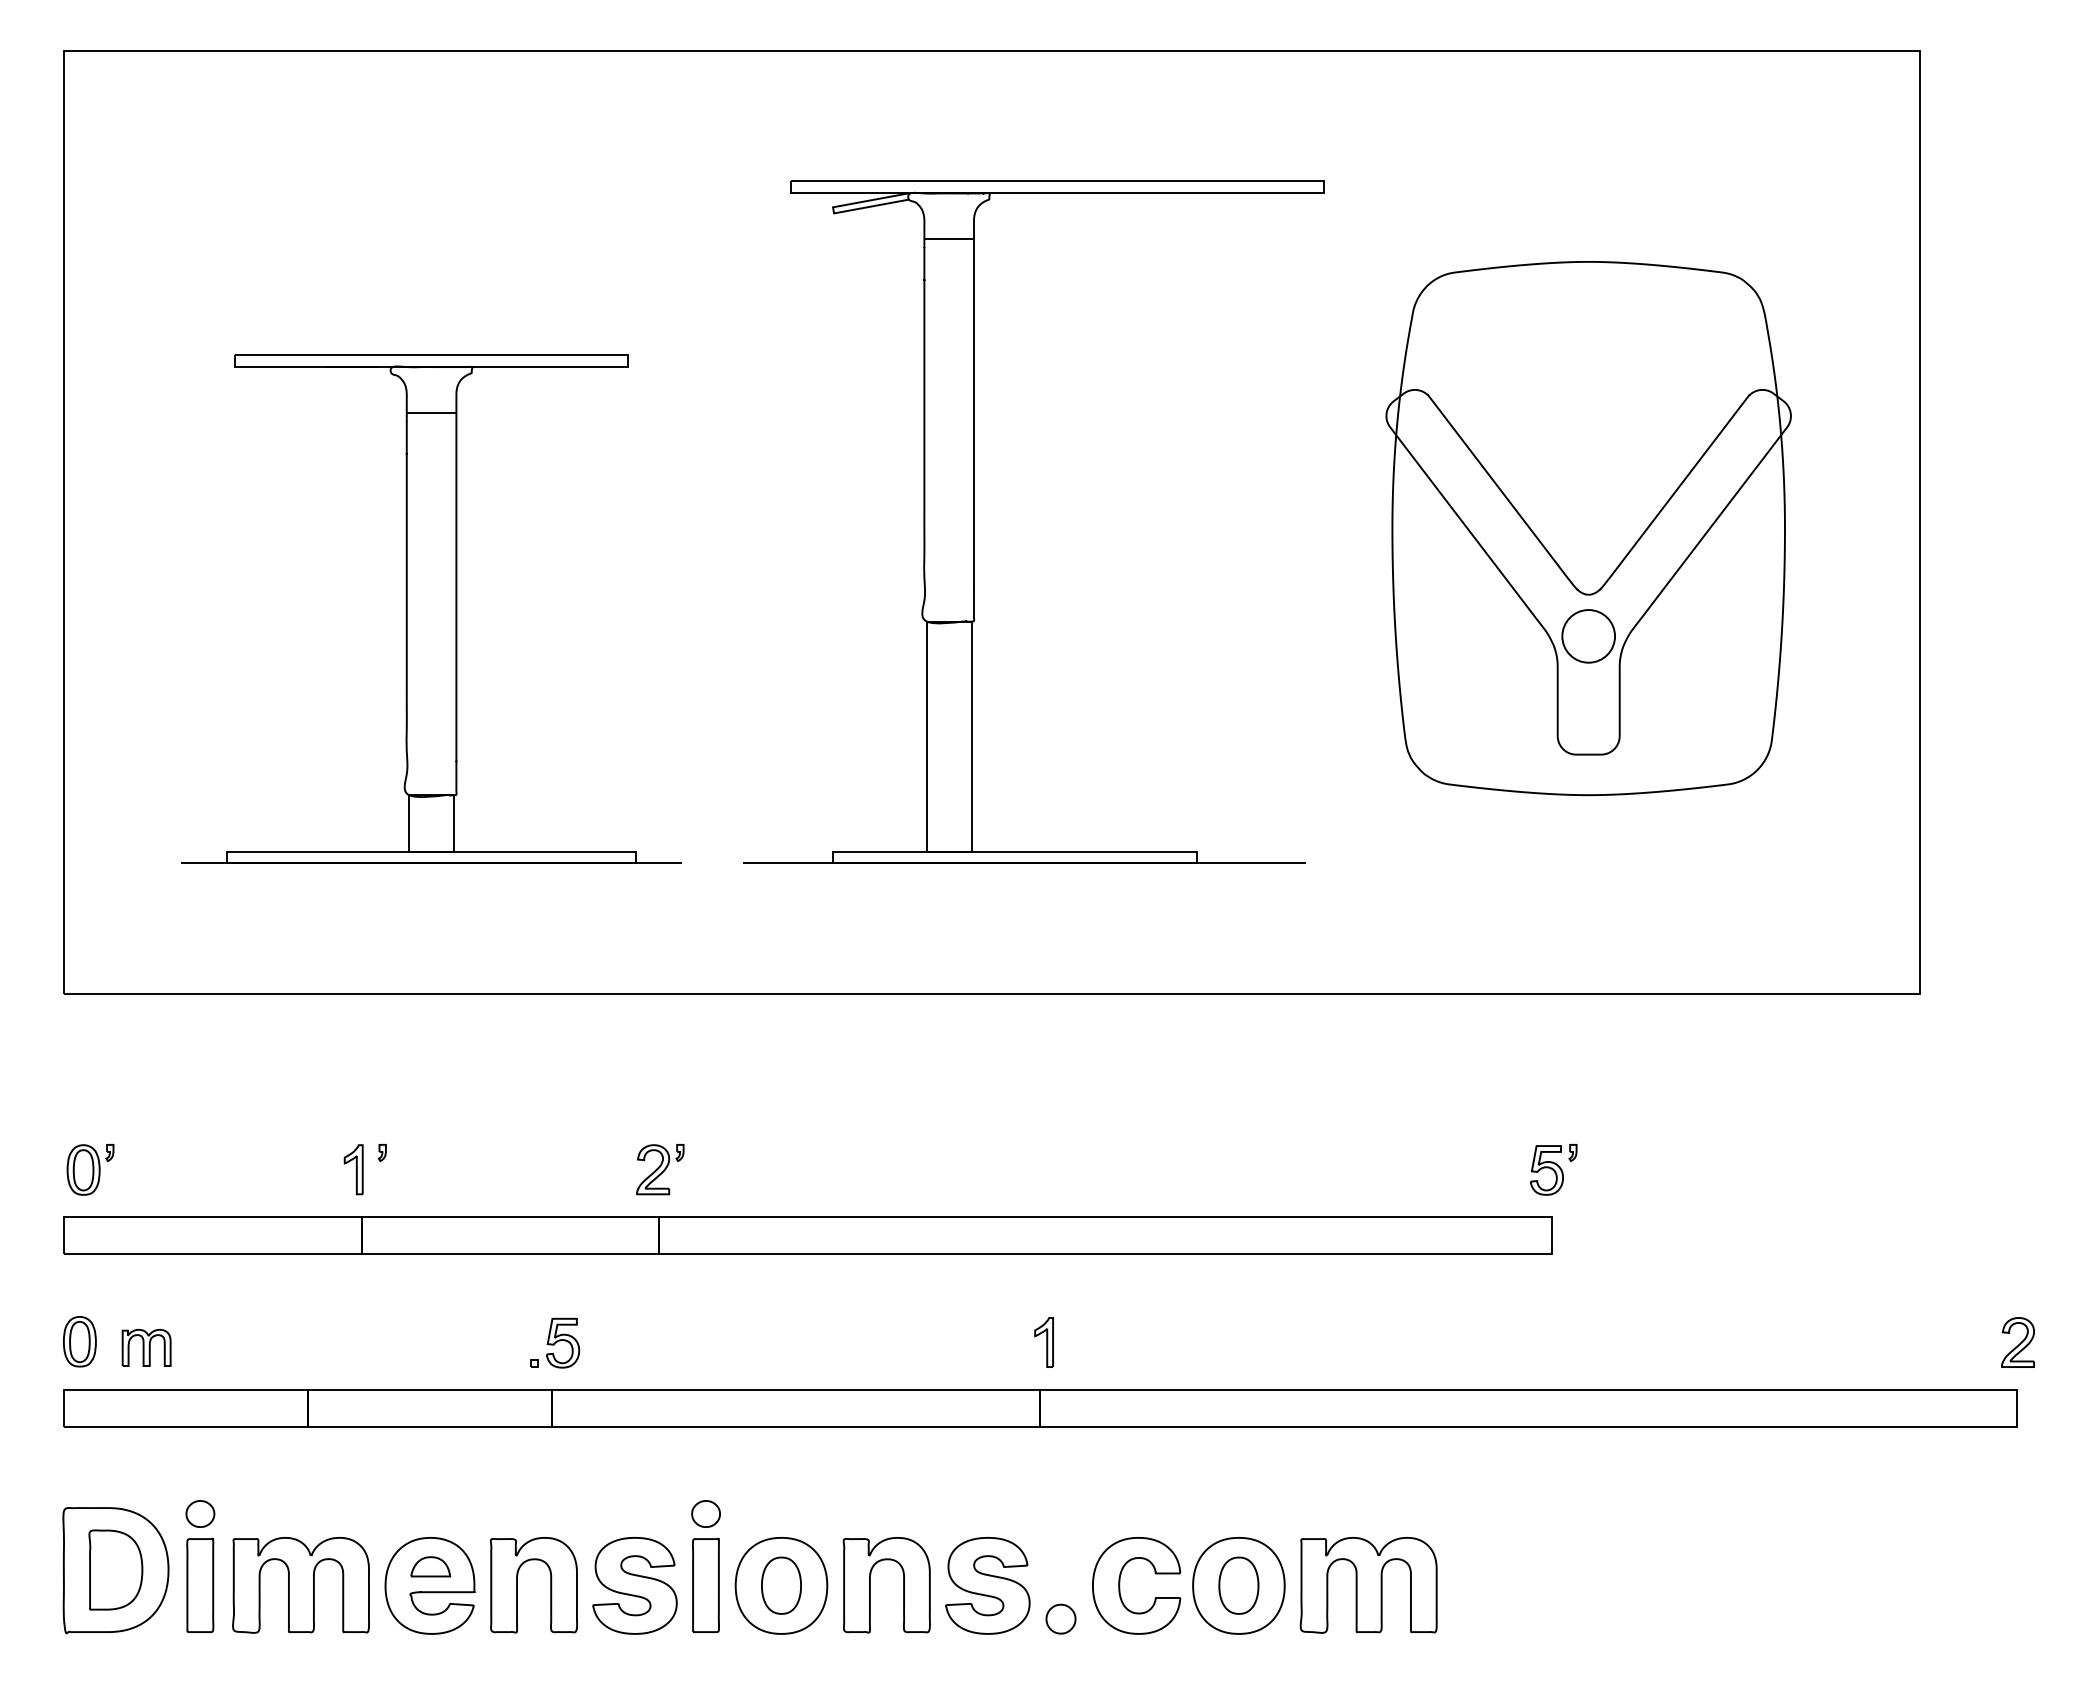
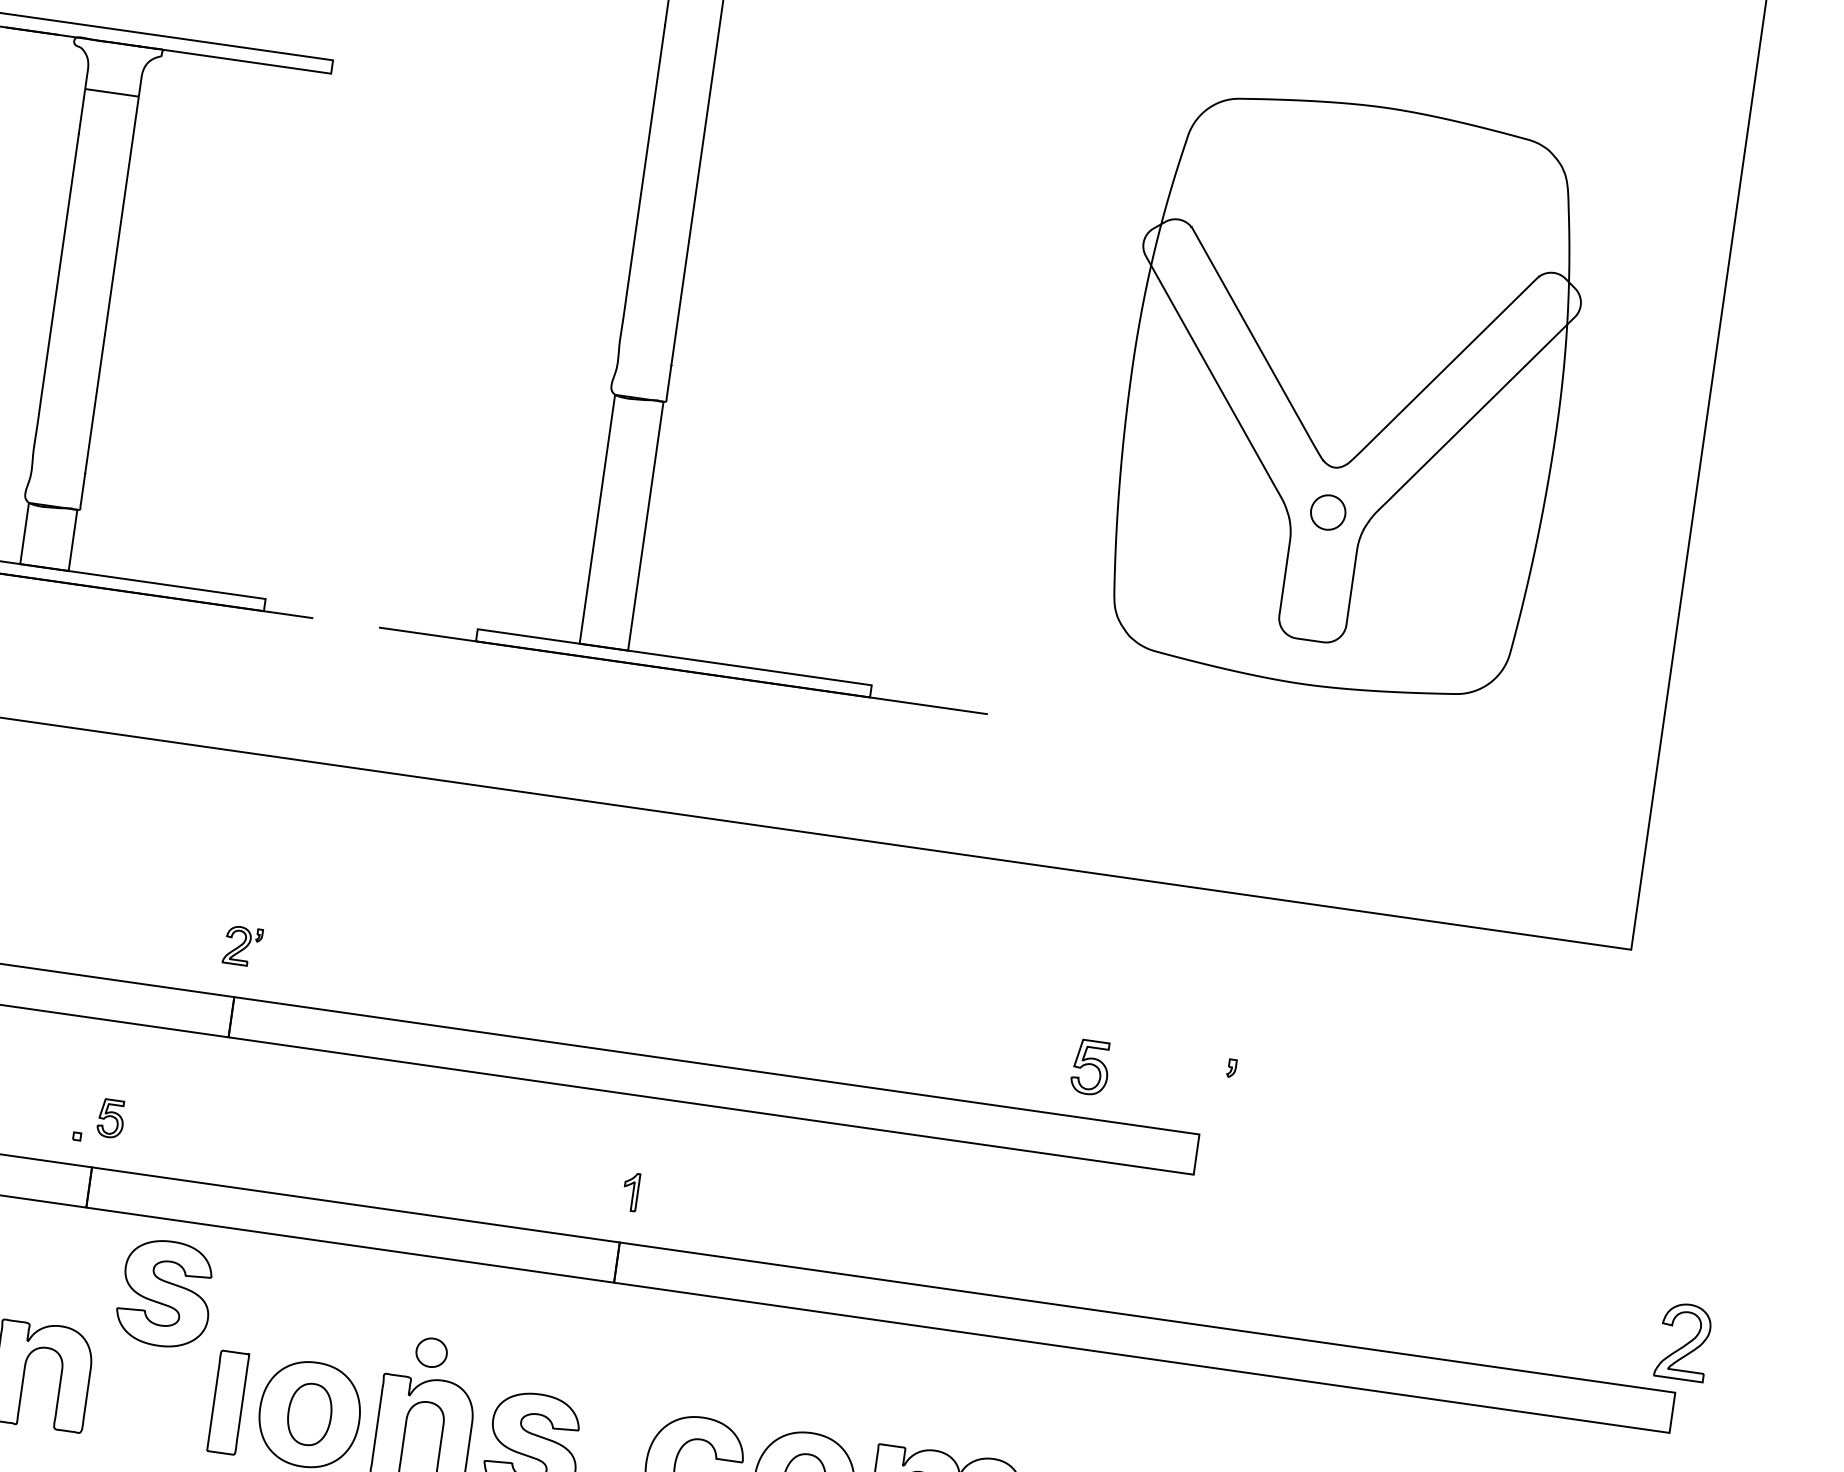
circle: (1588, 636) -> (1328, 512), size x0.6
part: (660, 1169) -> (243, 945), size x0.7
part: (1546, 1170) -> (1090, 1067), moved
part: (563, 1342) -> (111, 1118), size x0.7
part: (1043, 1342) -> (630, 1191), size x0.7
part: (2017, 1342) -> (1683, 1341), size x1.4
part: (705, 1513) -> (431, 1352), moved
part: (634, 1585) -> (164, 1293), moved

